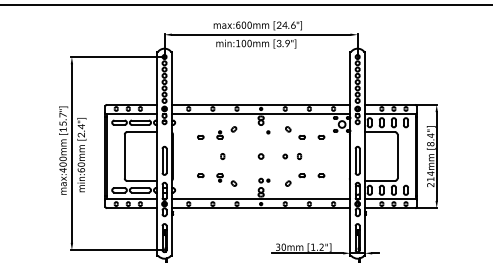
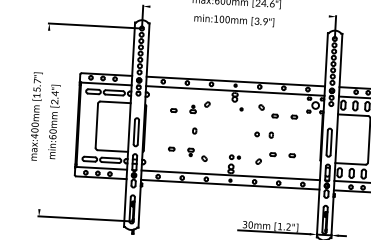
line: (260, 34) -> (238, 11), removed
line: (71, 153) -> (43, 119), removed
circle: (260, 156) -> (232, 133), removed

